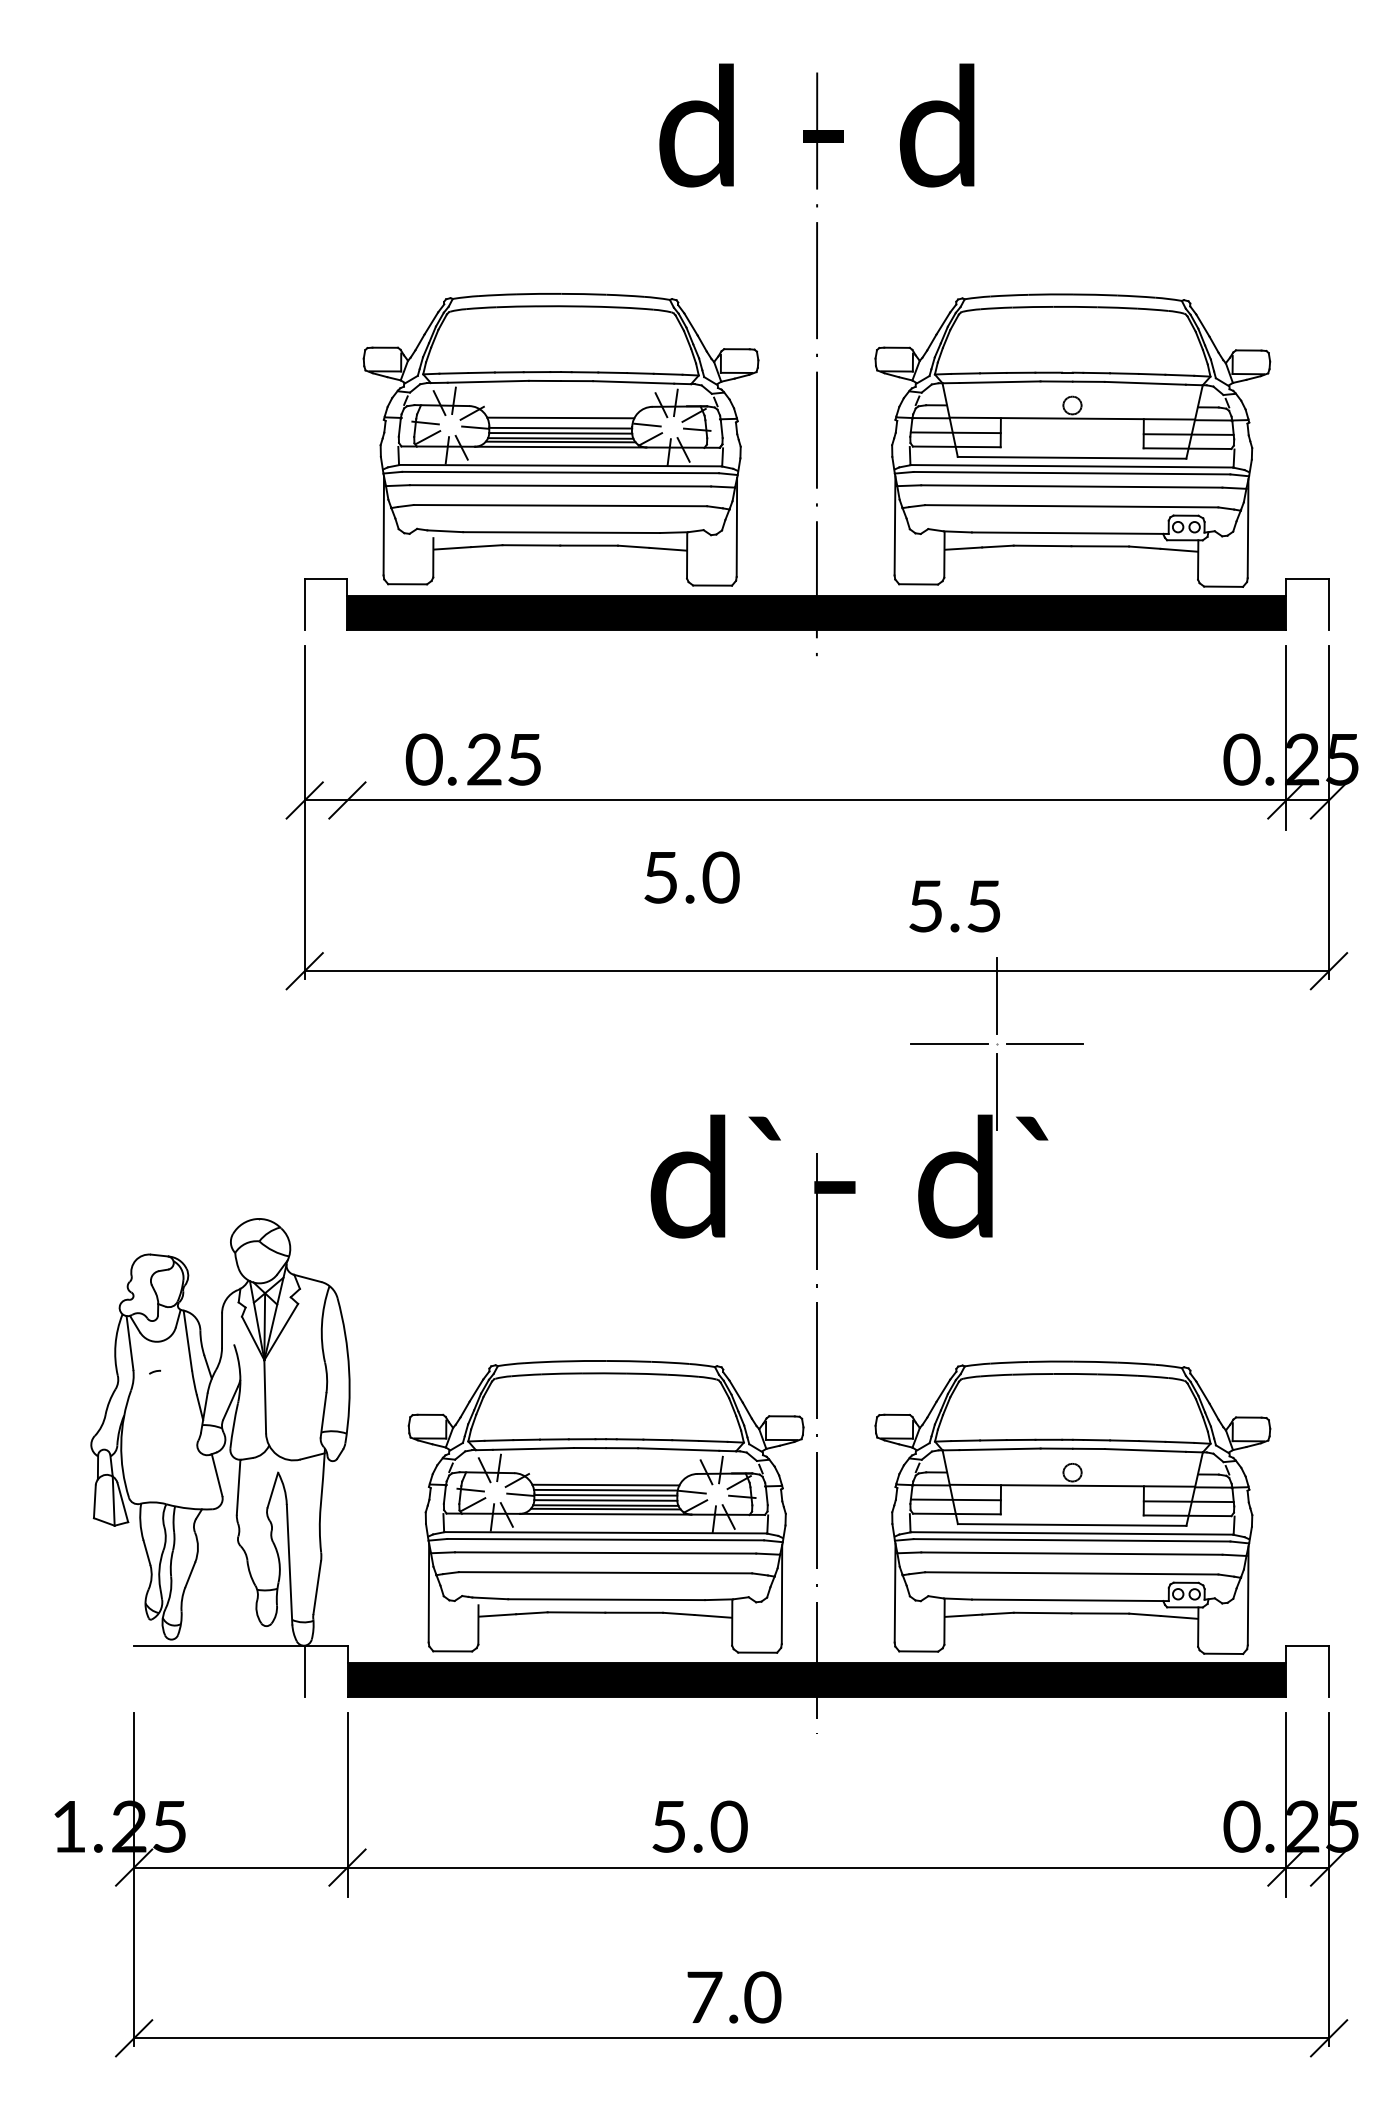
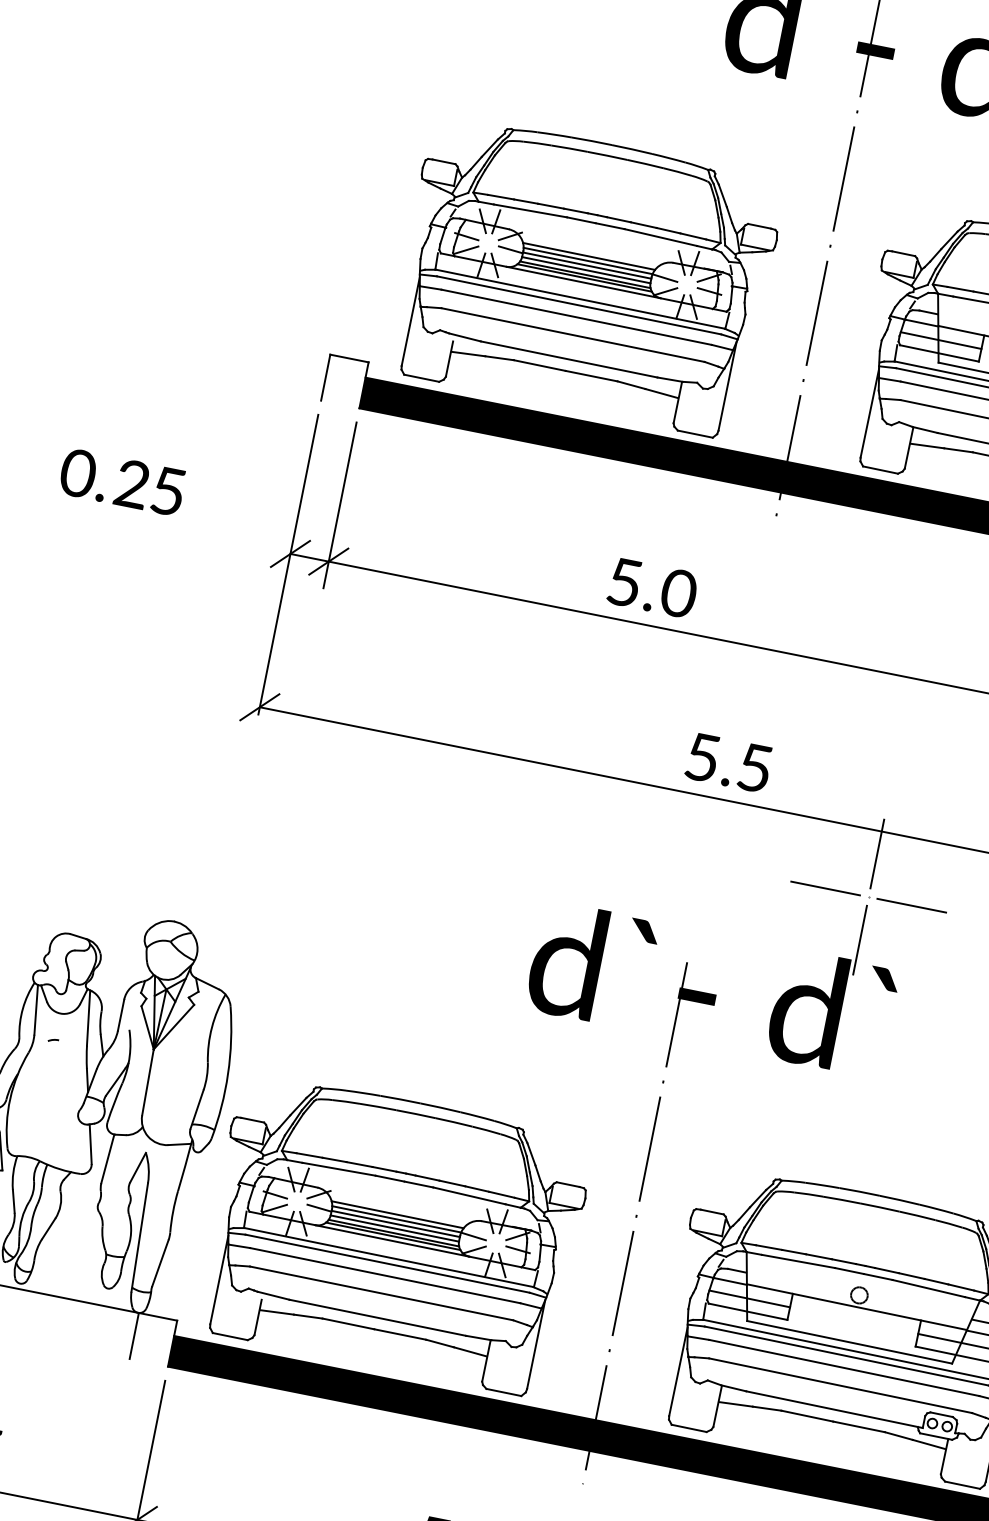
line: (560, 422) -> (587, 260), added
line: (347, 737) -> (340, 505), added
text: (472, 759) -> (121, 481), moved
text: (691, 877) -> (652, 588), moved
text: (954, 906) -> (728, 762), moved
part: (605, 1506) -> (393, 1233), moved

